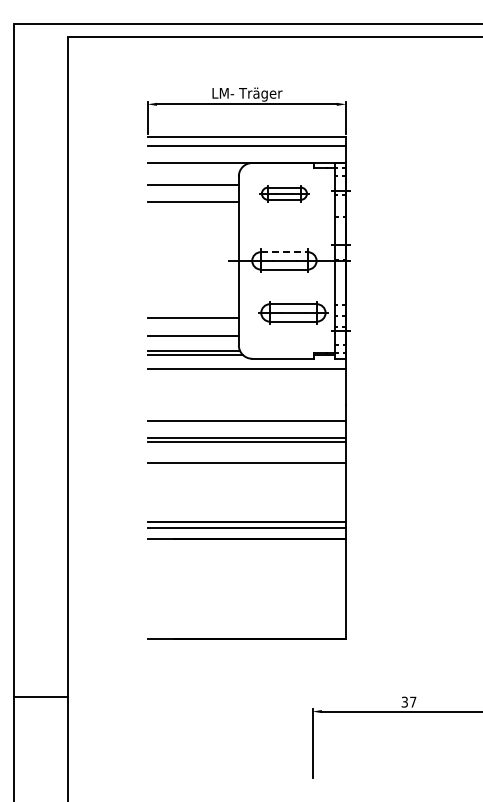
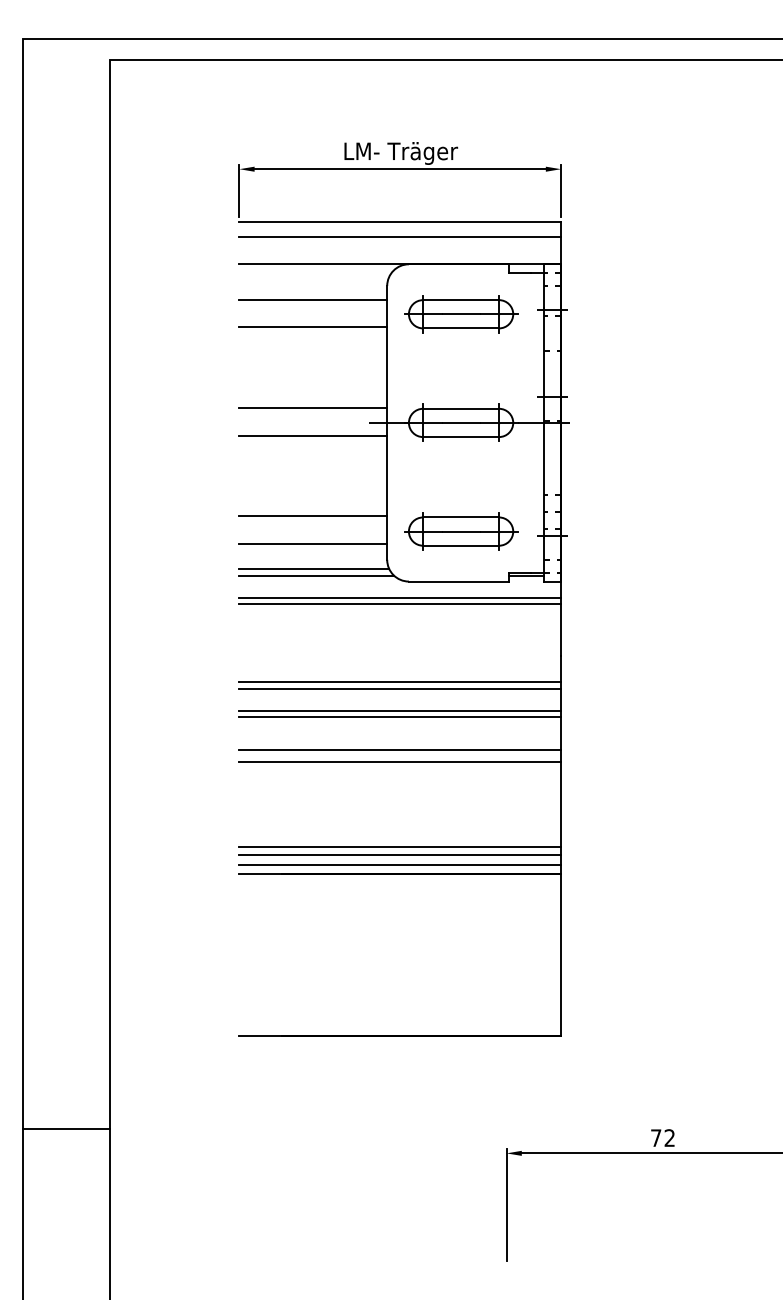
part: (284, 193) -> (461, 313), size x1.43
line: (192, 251) -> (312, 407), added
line: (284, 252) -> (461, 409), dashed -> solid
line: (192, 268) -> (312, 435), added
part: (293, 312) -> (461, 530), moved
line: (246, 372) -> (399, 603), added
line: (246, 425) -> (399, 689), added
line: (246, 469) -> (399, 761), added
line: (246, 533) -> (399, 864), added
text: (408, 701) -> (662, 1137), 37 -> 72

